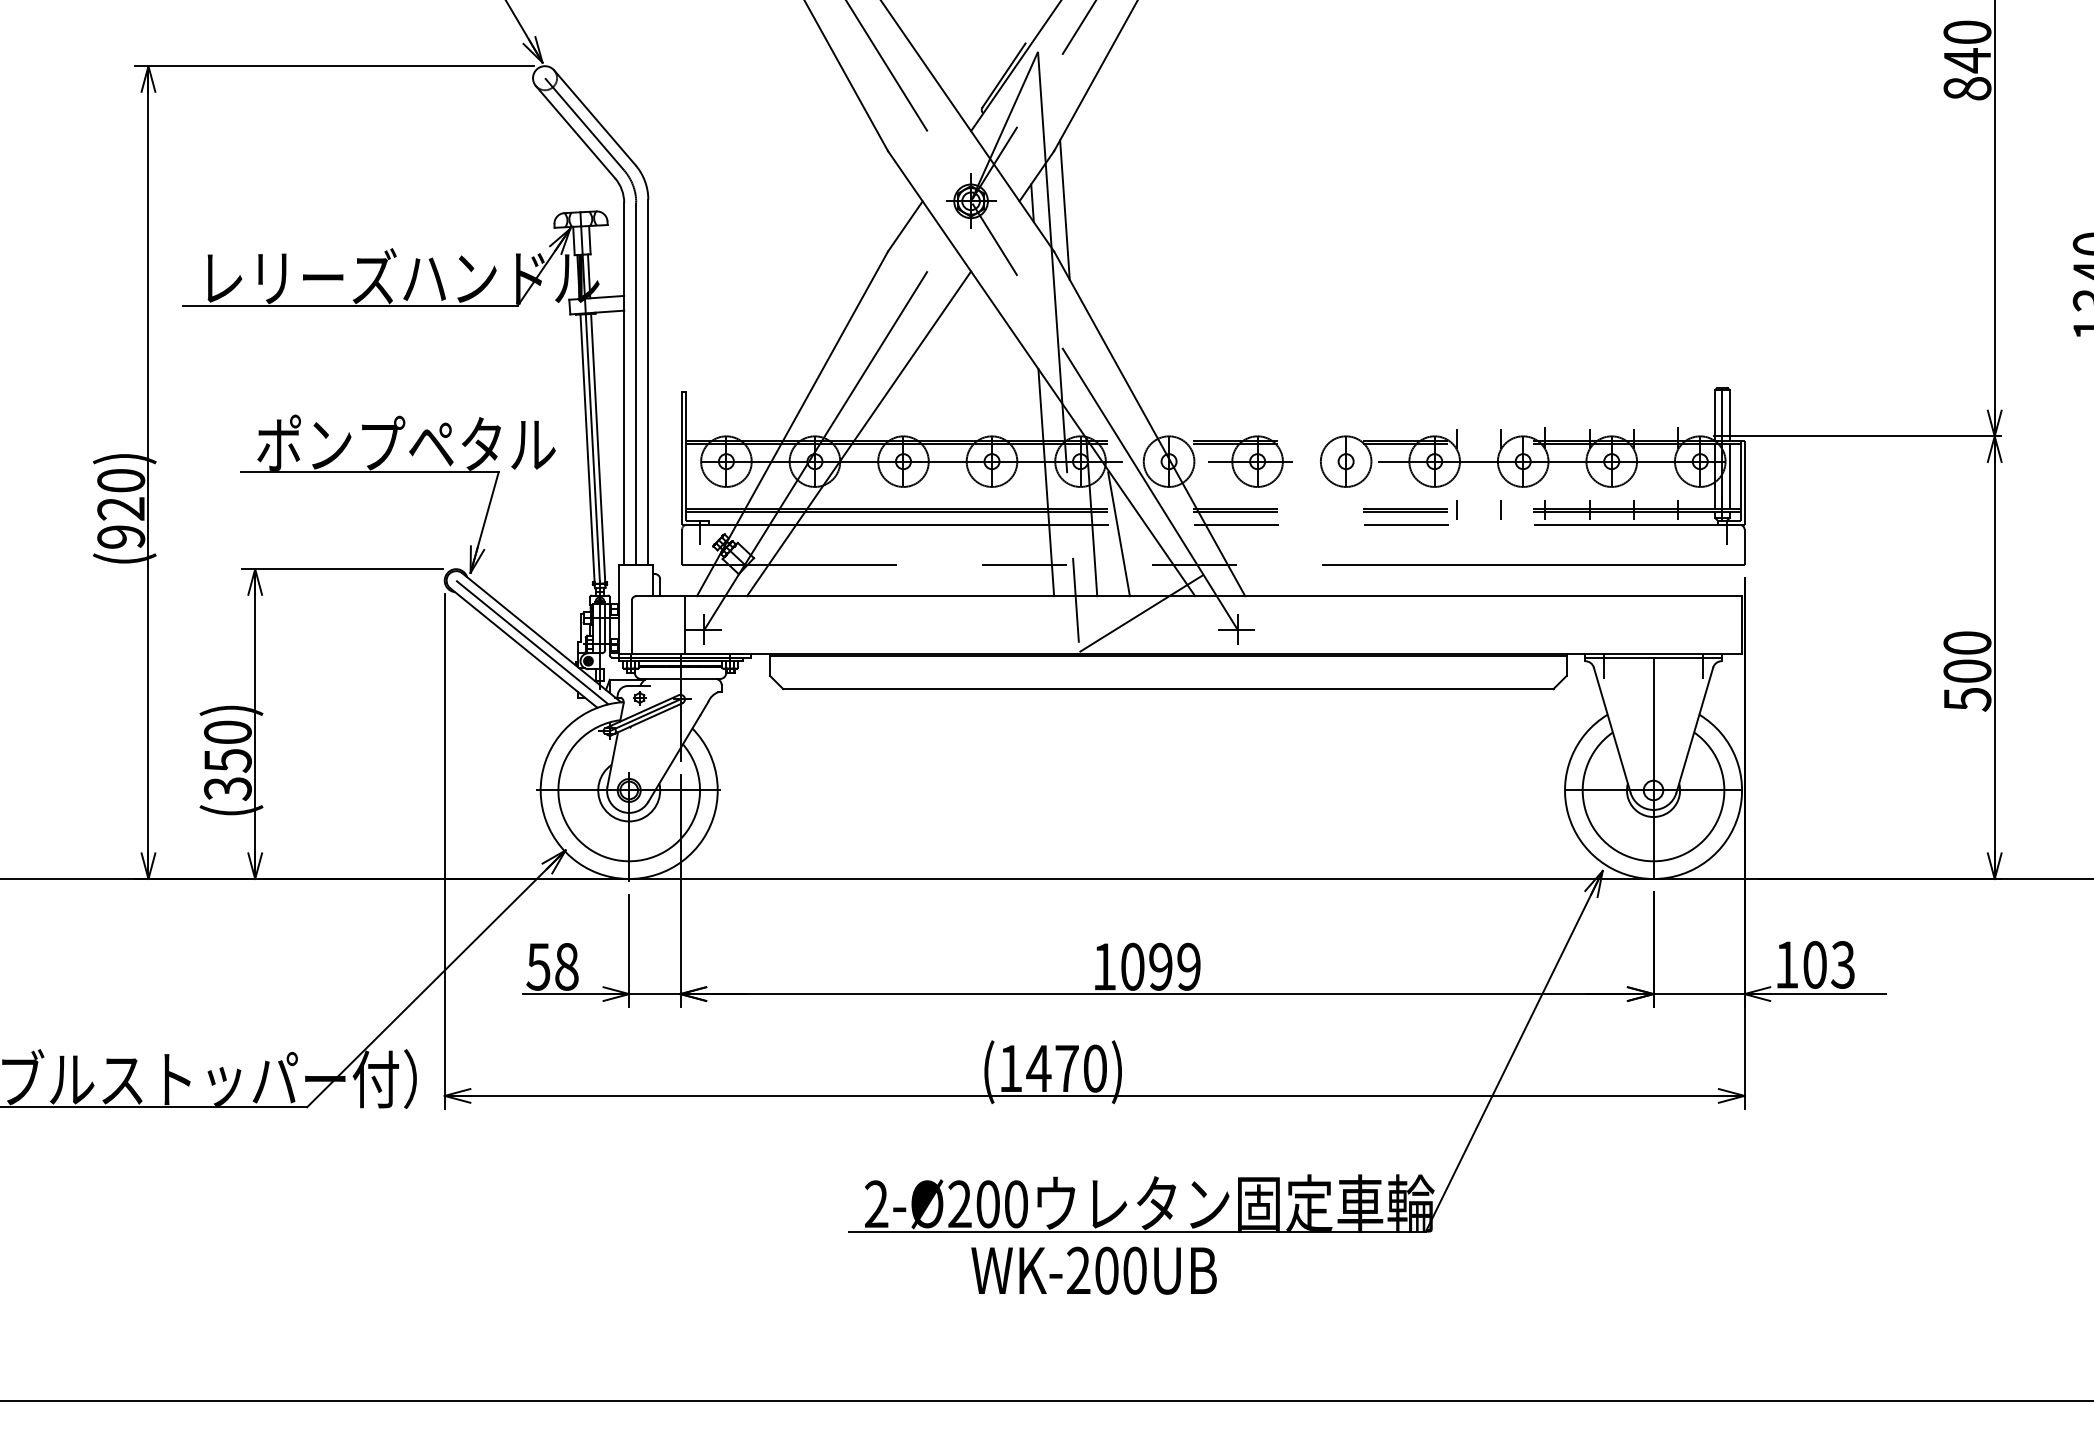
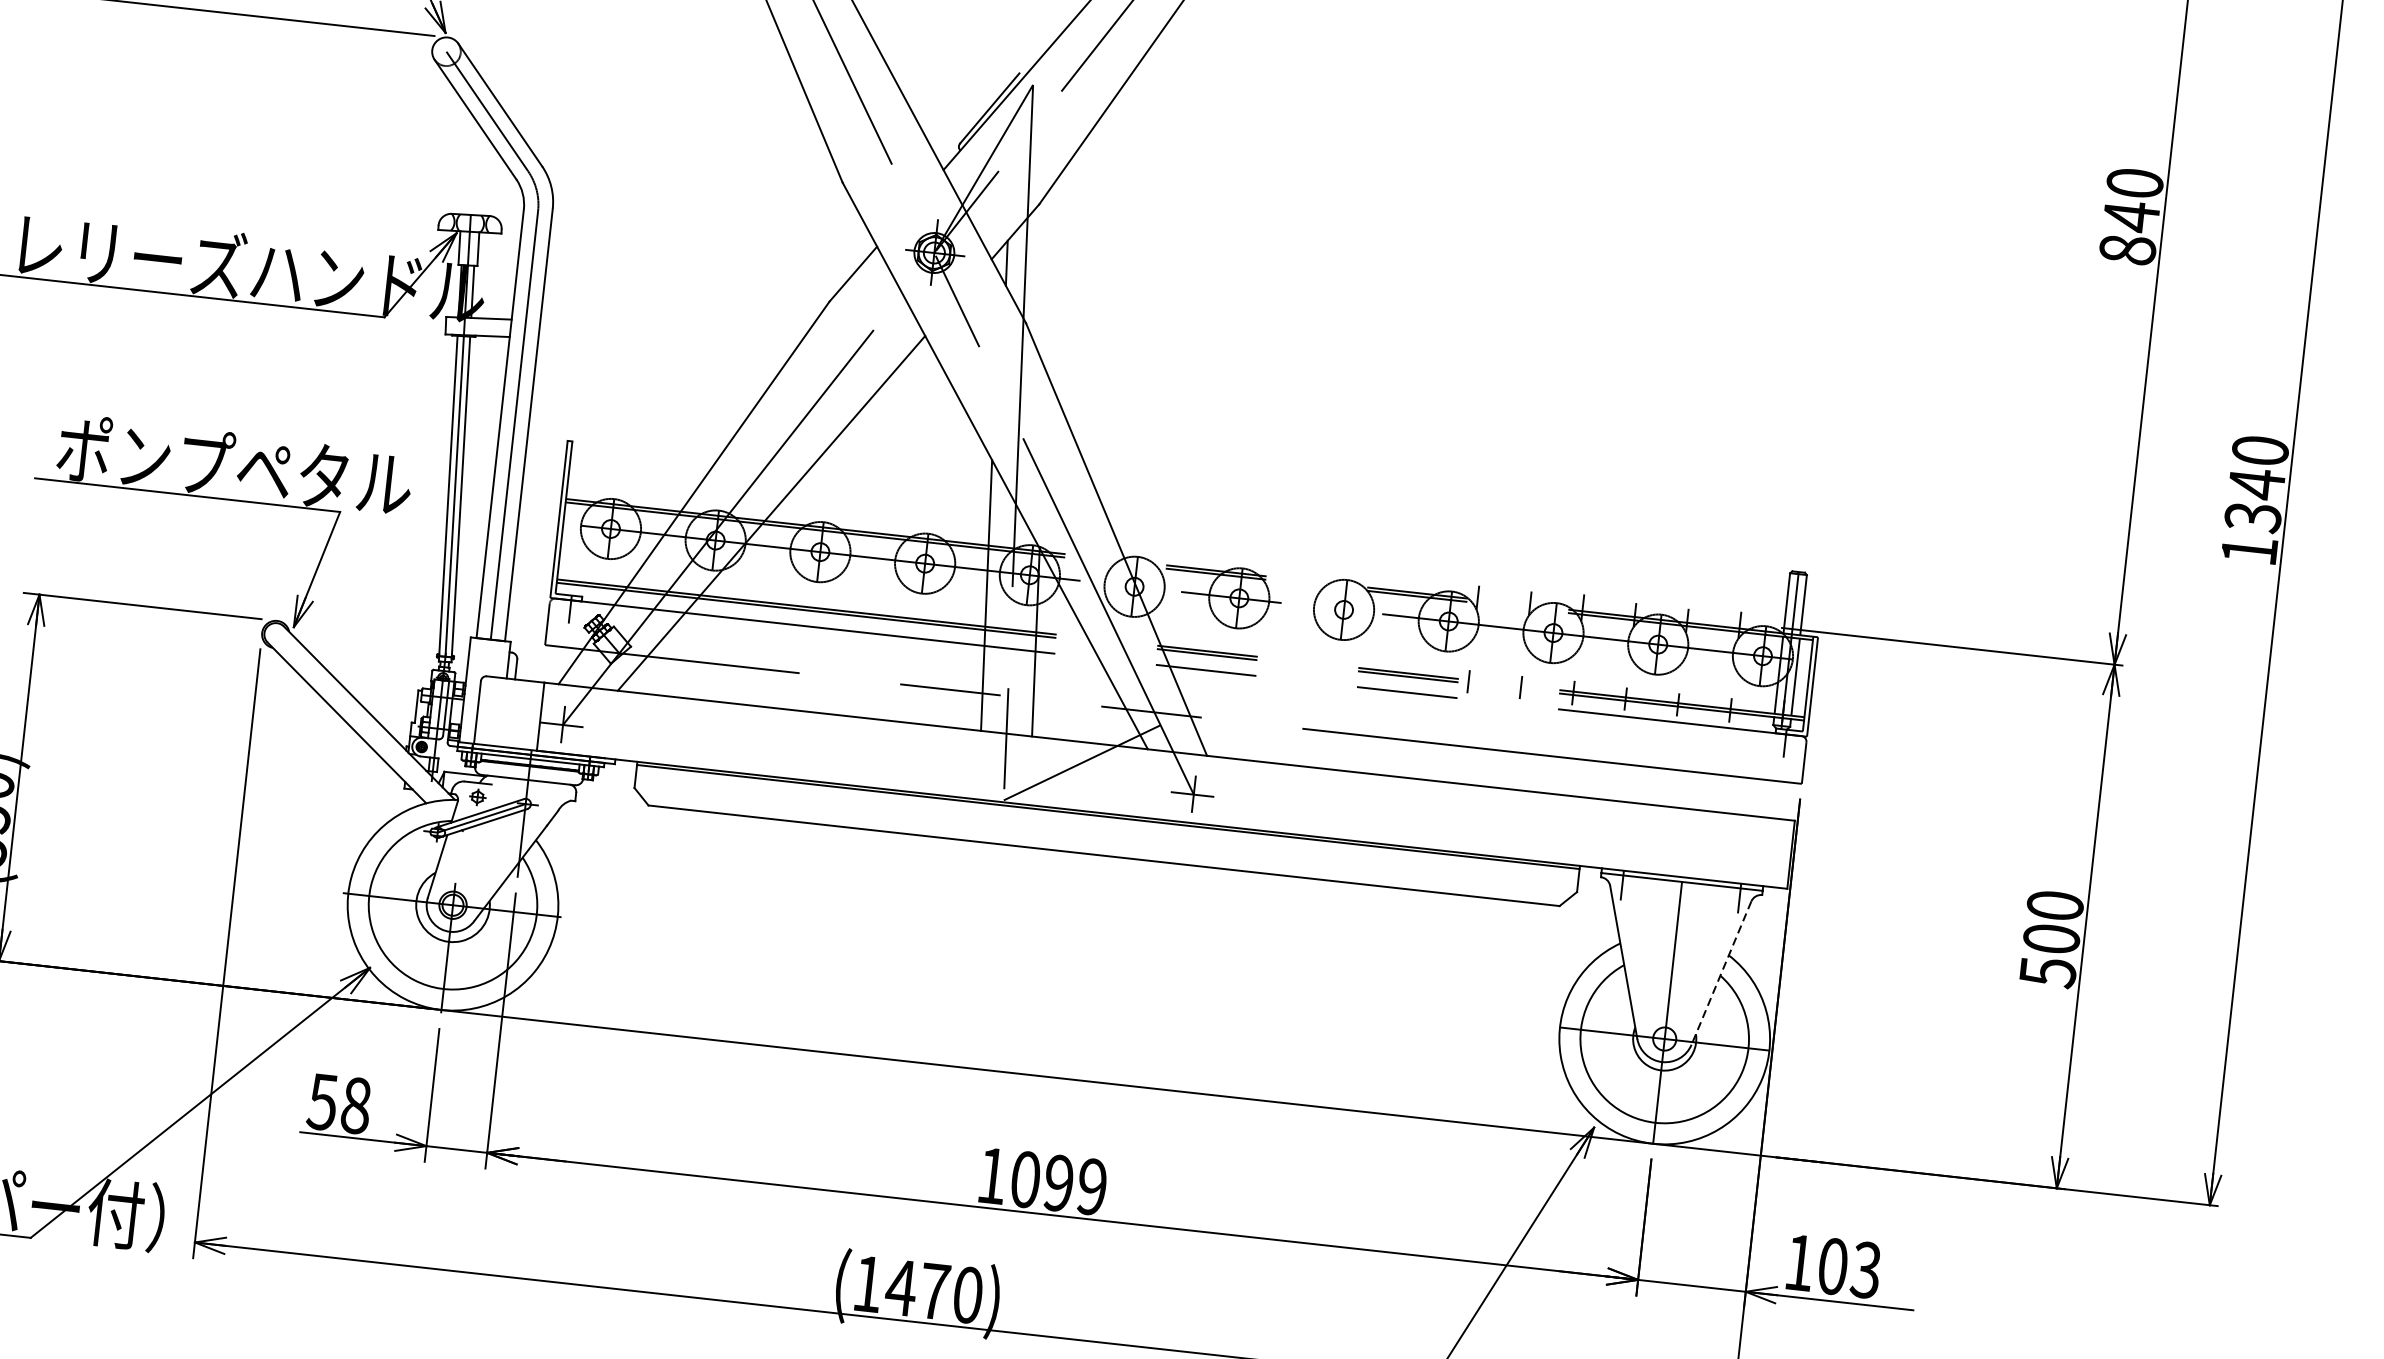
line: (1064, 209) -> (1043, 274), removed
line: (1118, 534) -> (1065, 666), removed
line: (532, 642) -> (357, 717), removed
line: (1694, 730) -> (1721, 973), solid -> dashed

